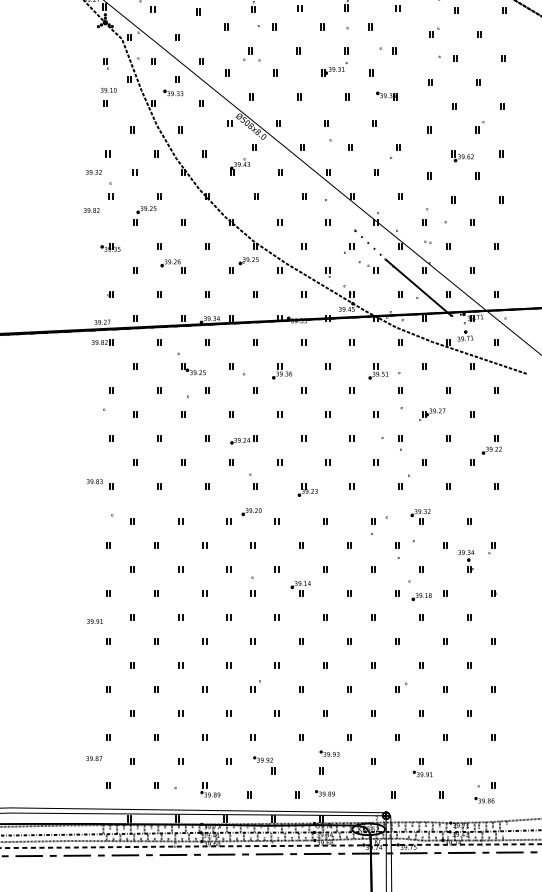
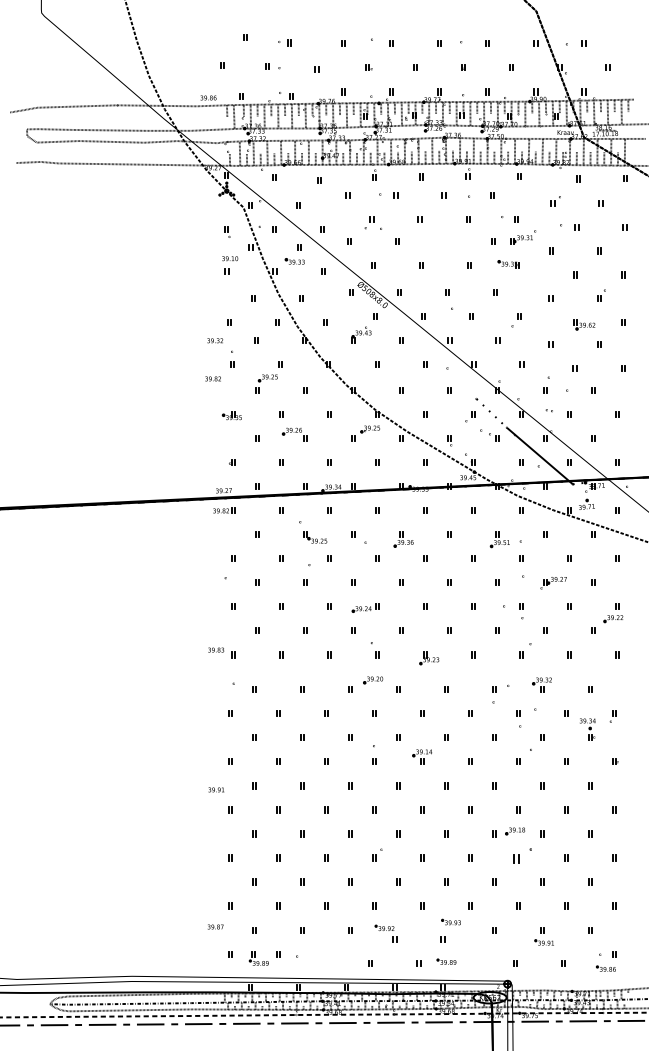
part: (335, 69) -> (523, 237), moved
part: (422, 597) -> (515, 831), moved
part: (401, 688) -> (522, 856), size x1.6
part: (210, 790) -> (258, 958), moved

